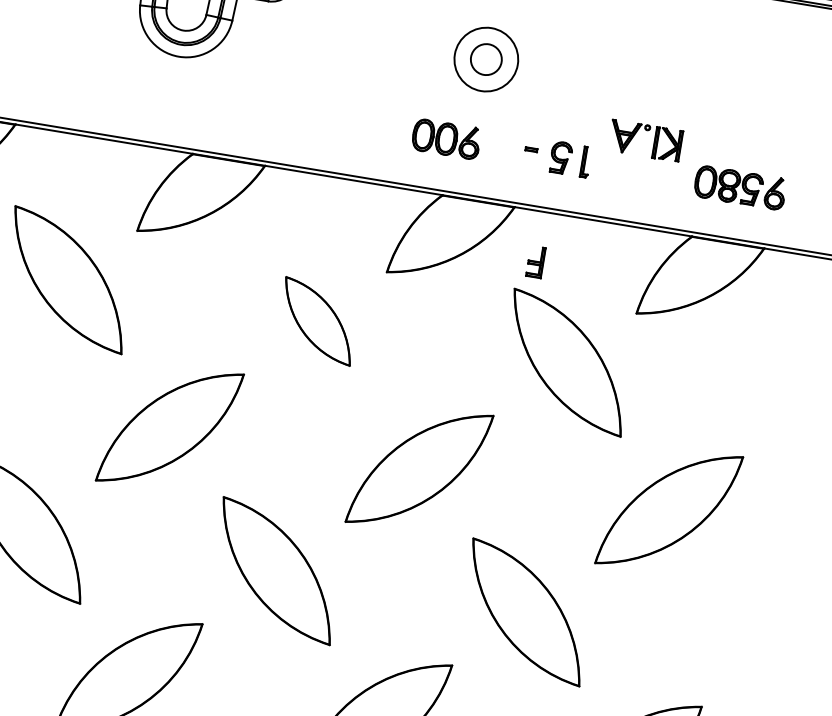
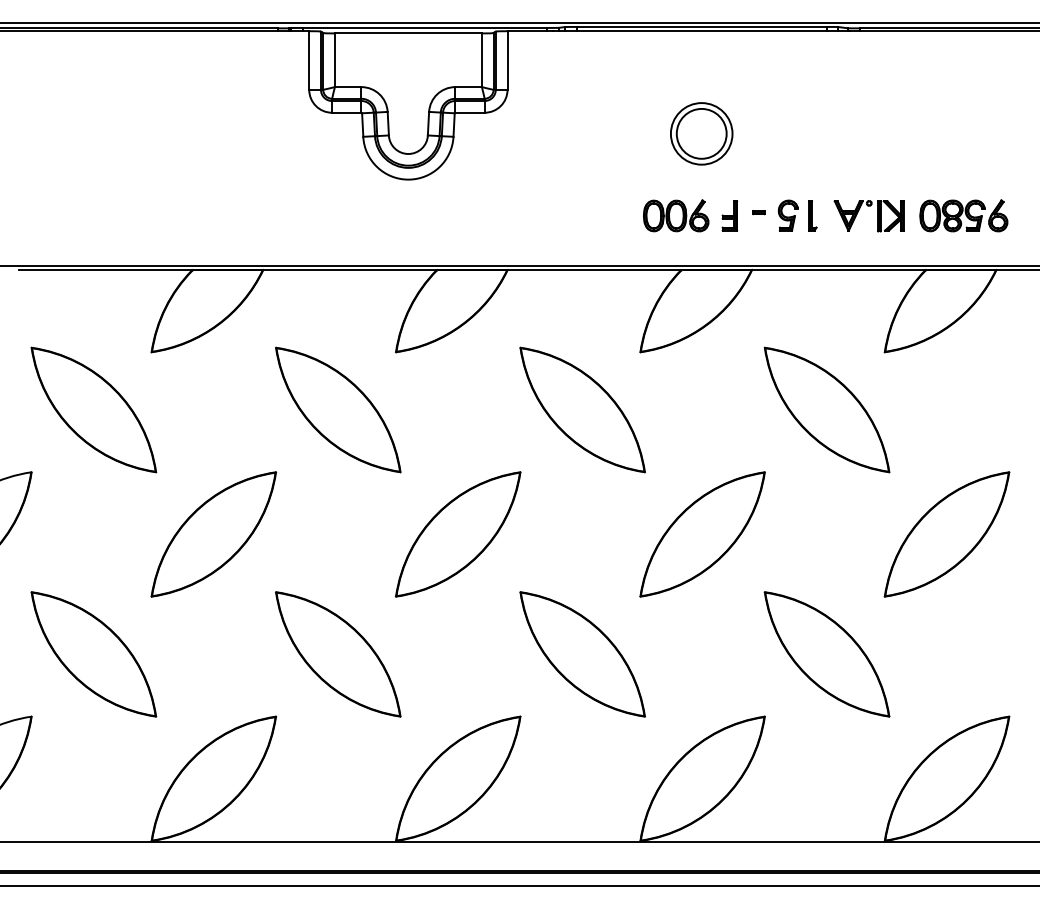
circle: (486, 59) -> (701, 133), size x1.67
part: (653, 142) -> (877, 216), moved
part: (535, 261) -> (729, 215), moved
part: (317, 320) -> (582, 409), size x1.67

